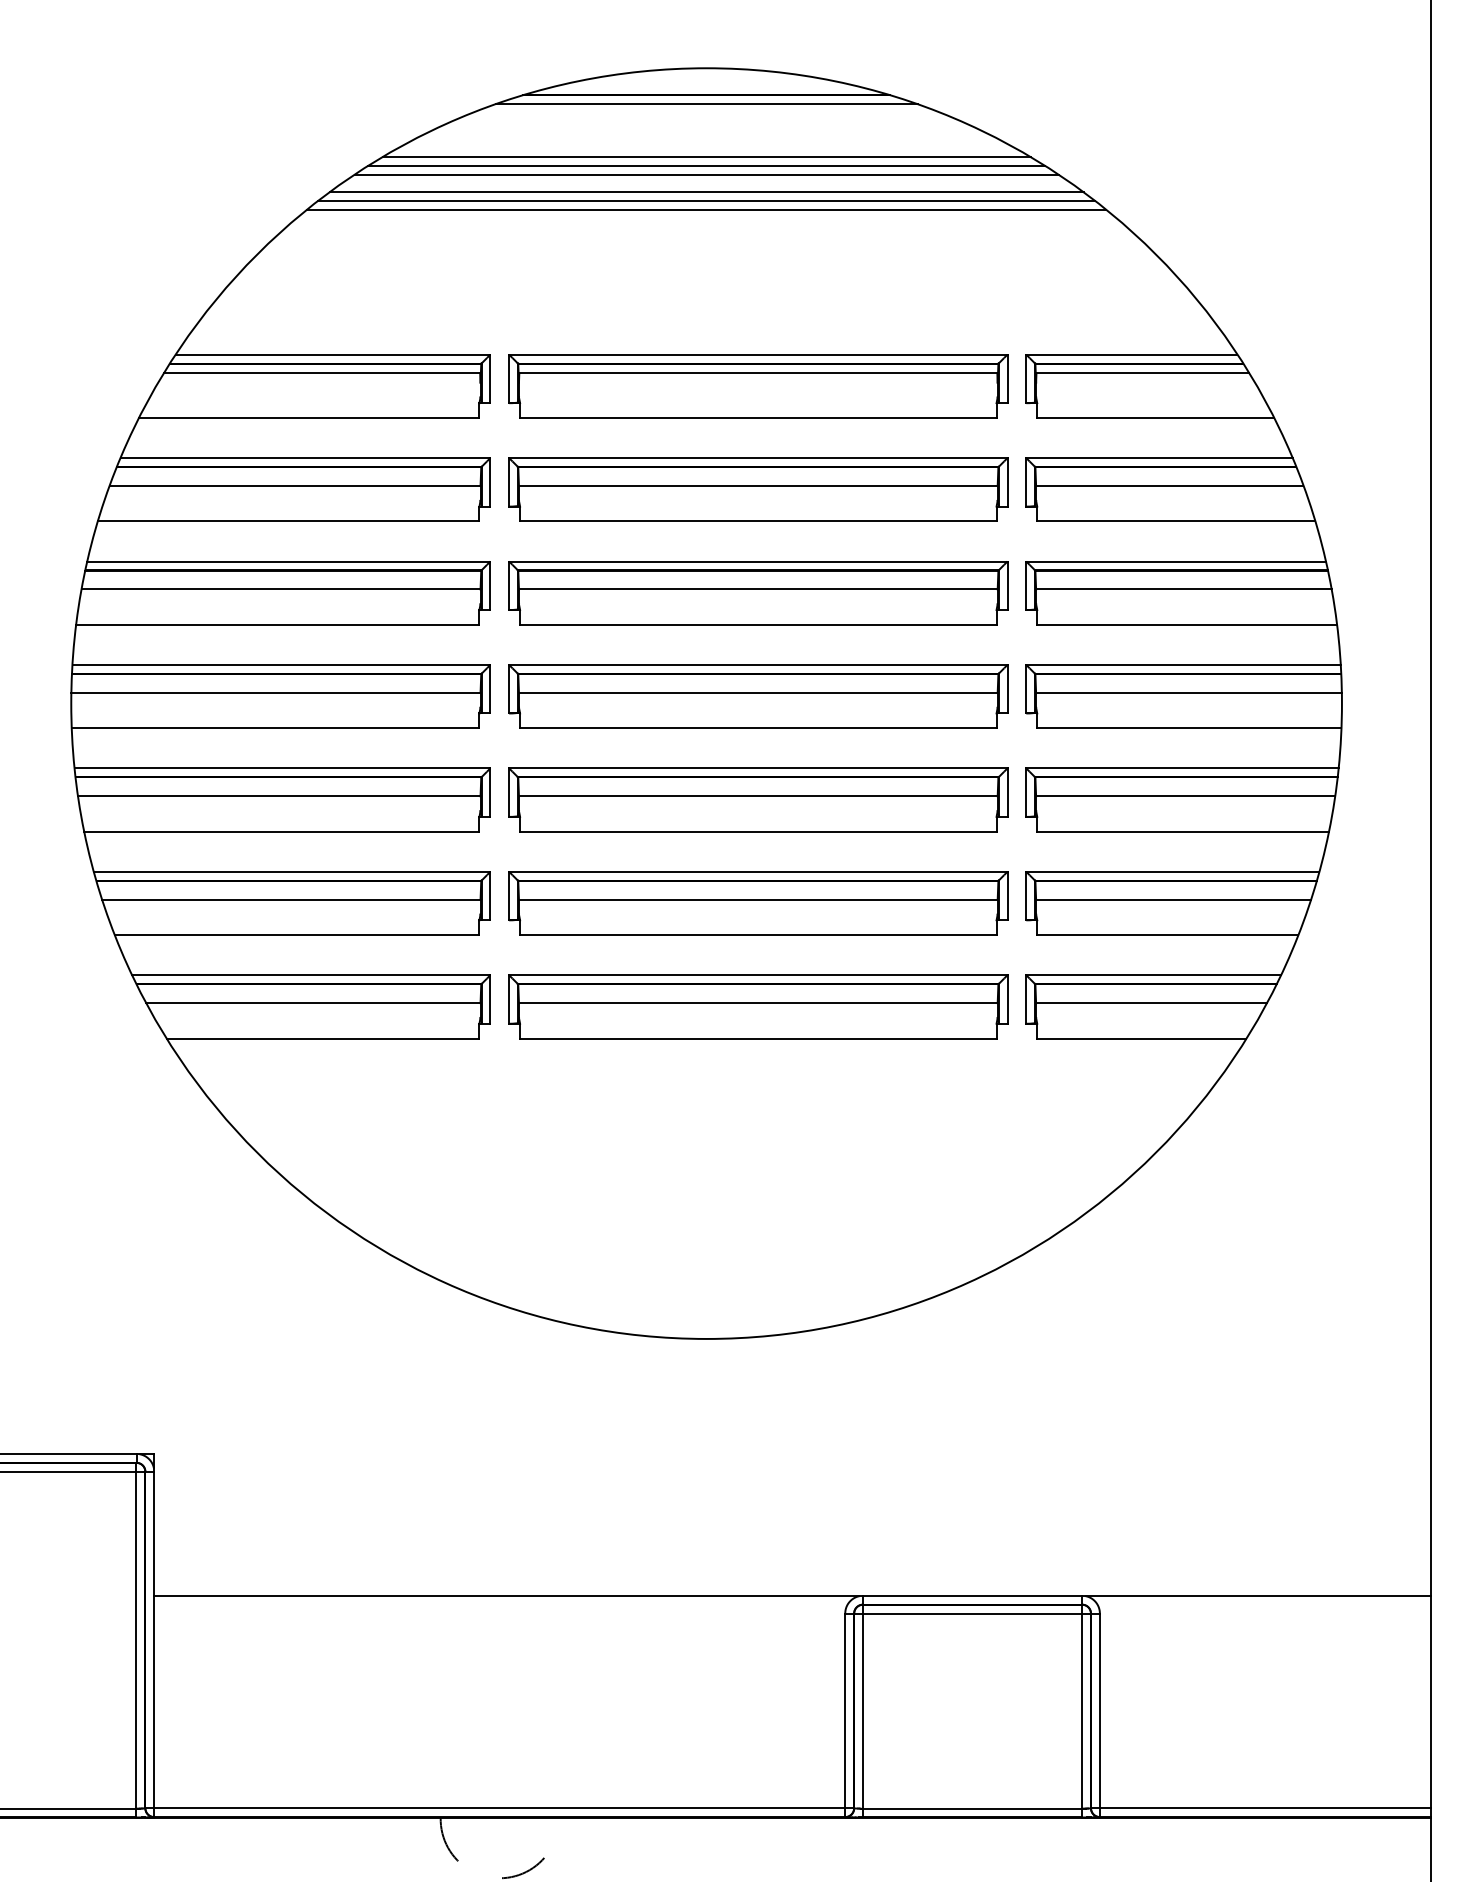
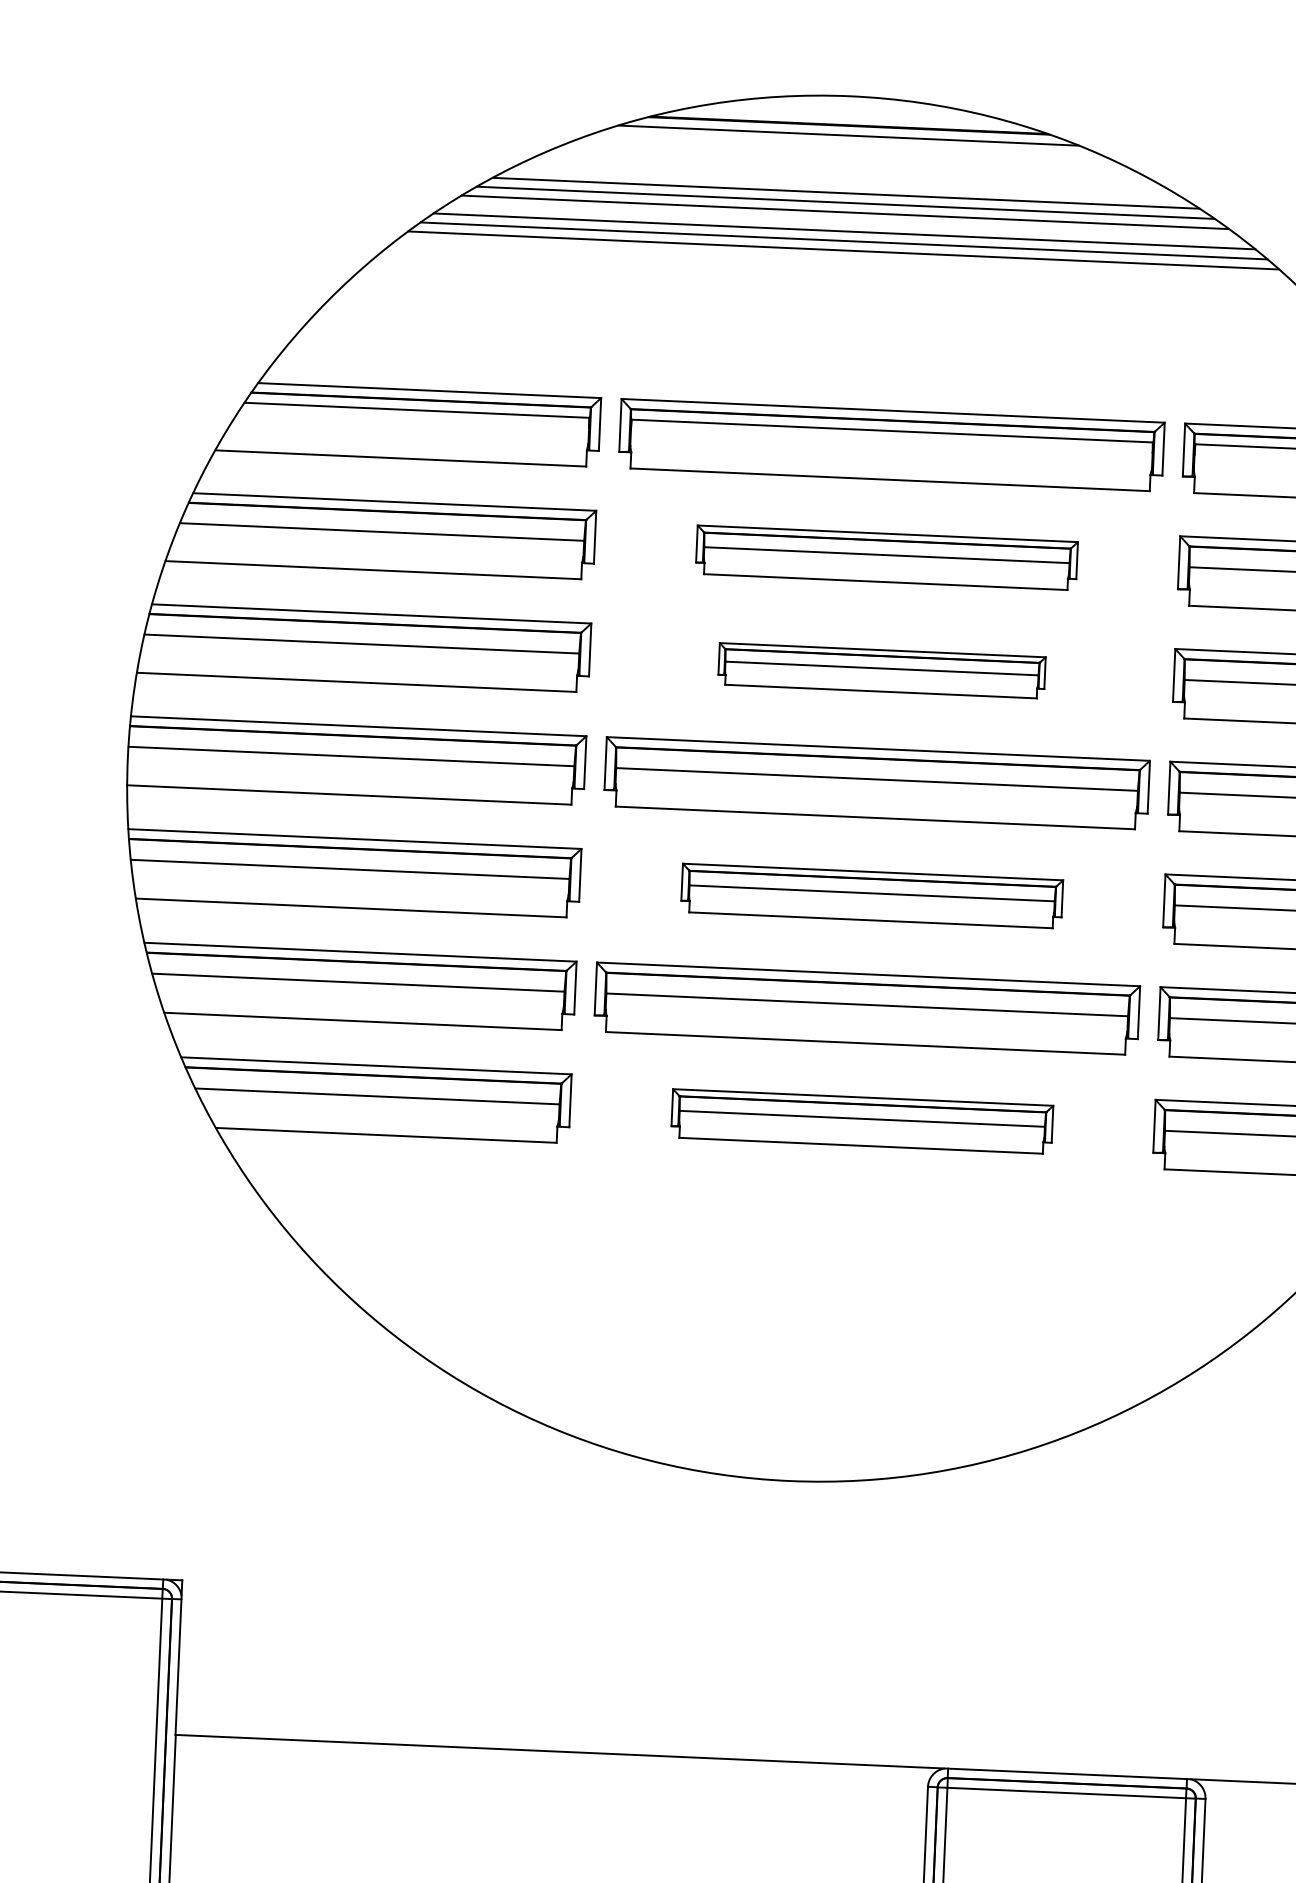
part: (758, 489) -> (886, 557), size x0.7
part: (758, 593) -> (881, 671), size x0.6
part: (758, 799) -> (872, 895), size x0.7
part: (758, 1006) -> (862, 1121), size x0.7

